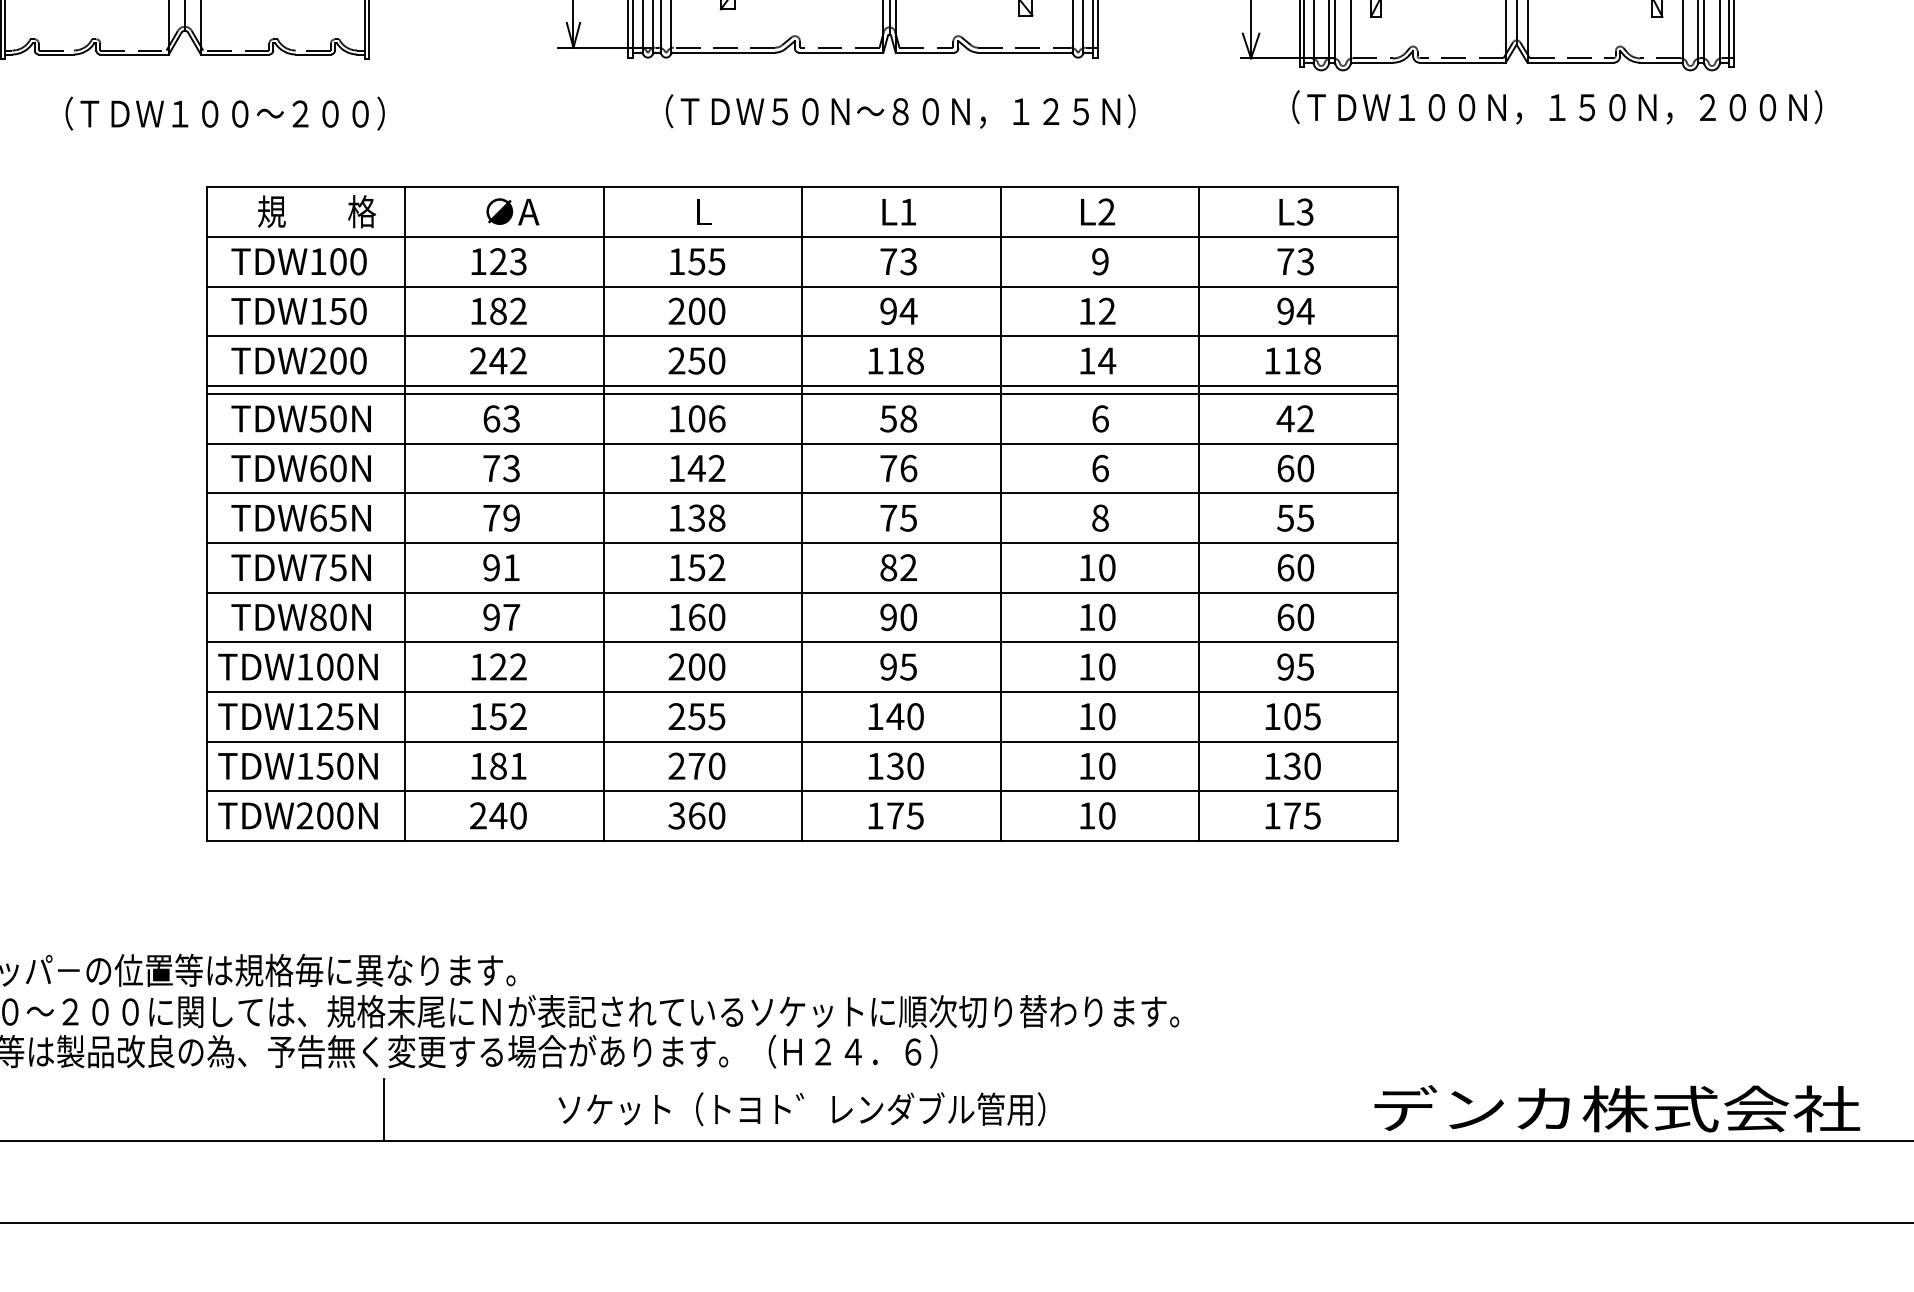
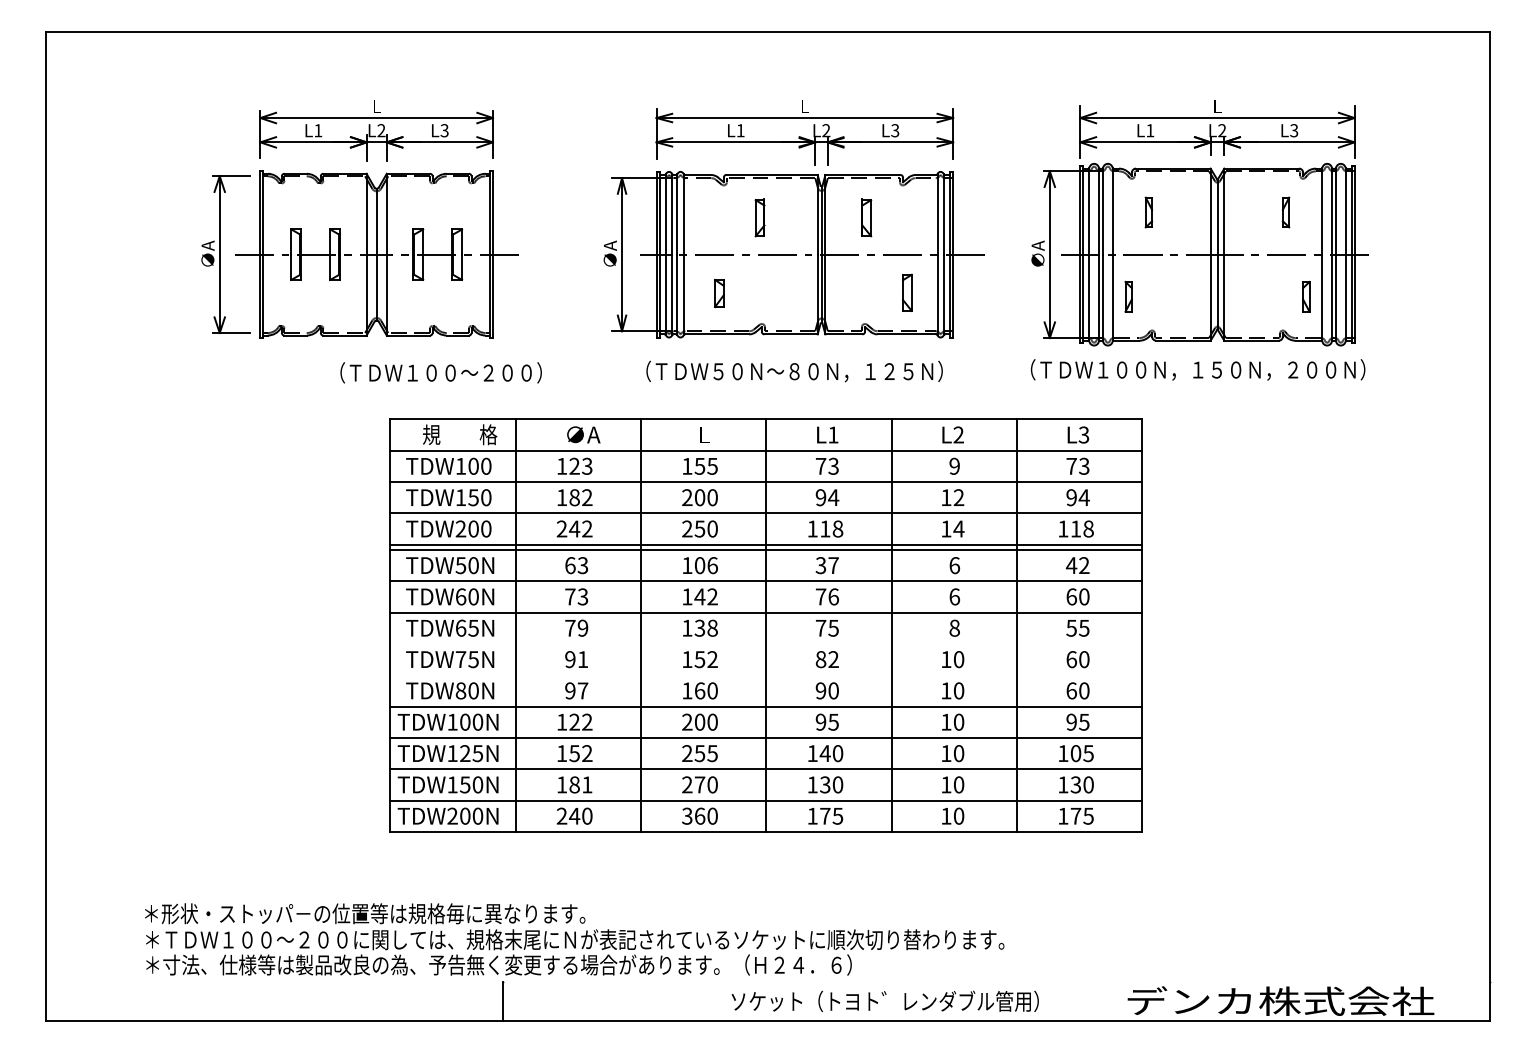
text: (1557, 106) -> (1198, 369), moved
text: (900, 111) -> (794, 371), moved
text: (224, 113) -> (440, 372), moved
text: (898, 418) -> (827, 565), 58 -> 37
line: (802, 542) -> (766, 643), removed
line: (802, 592) -> (766, 675), removed
text: (800, 1107) -> (884, 1000), moved

